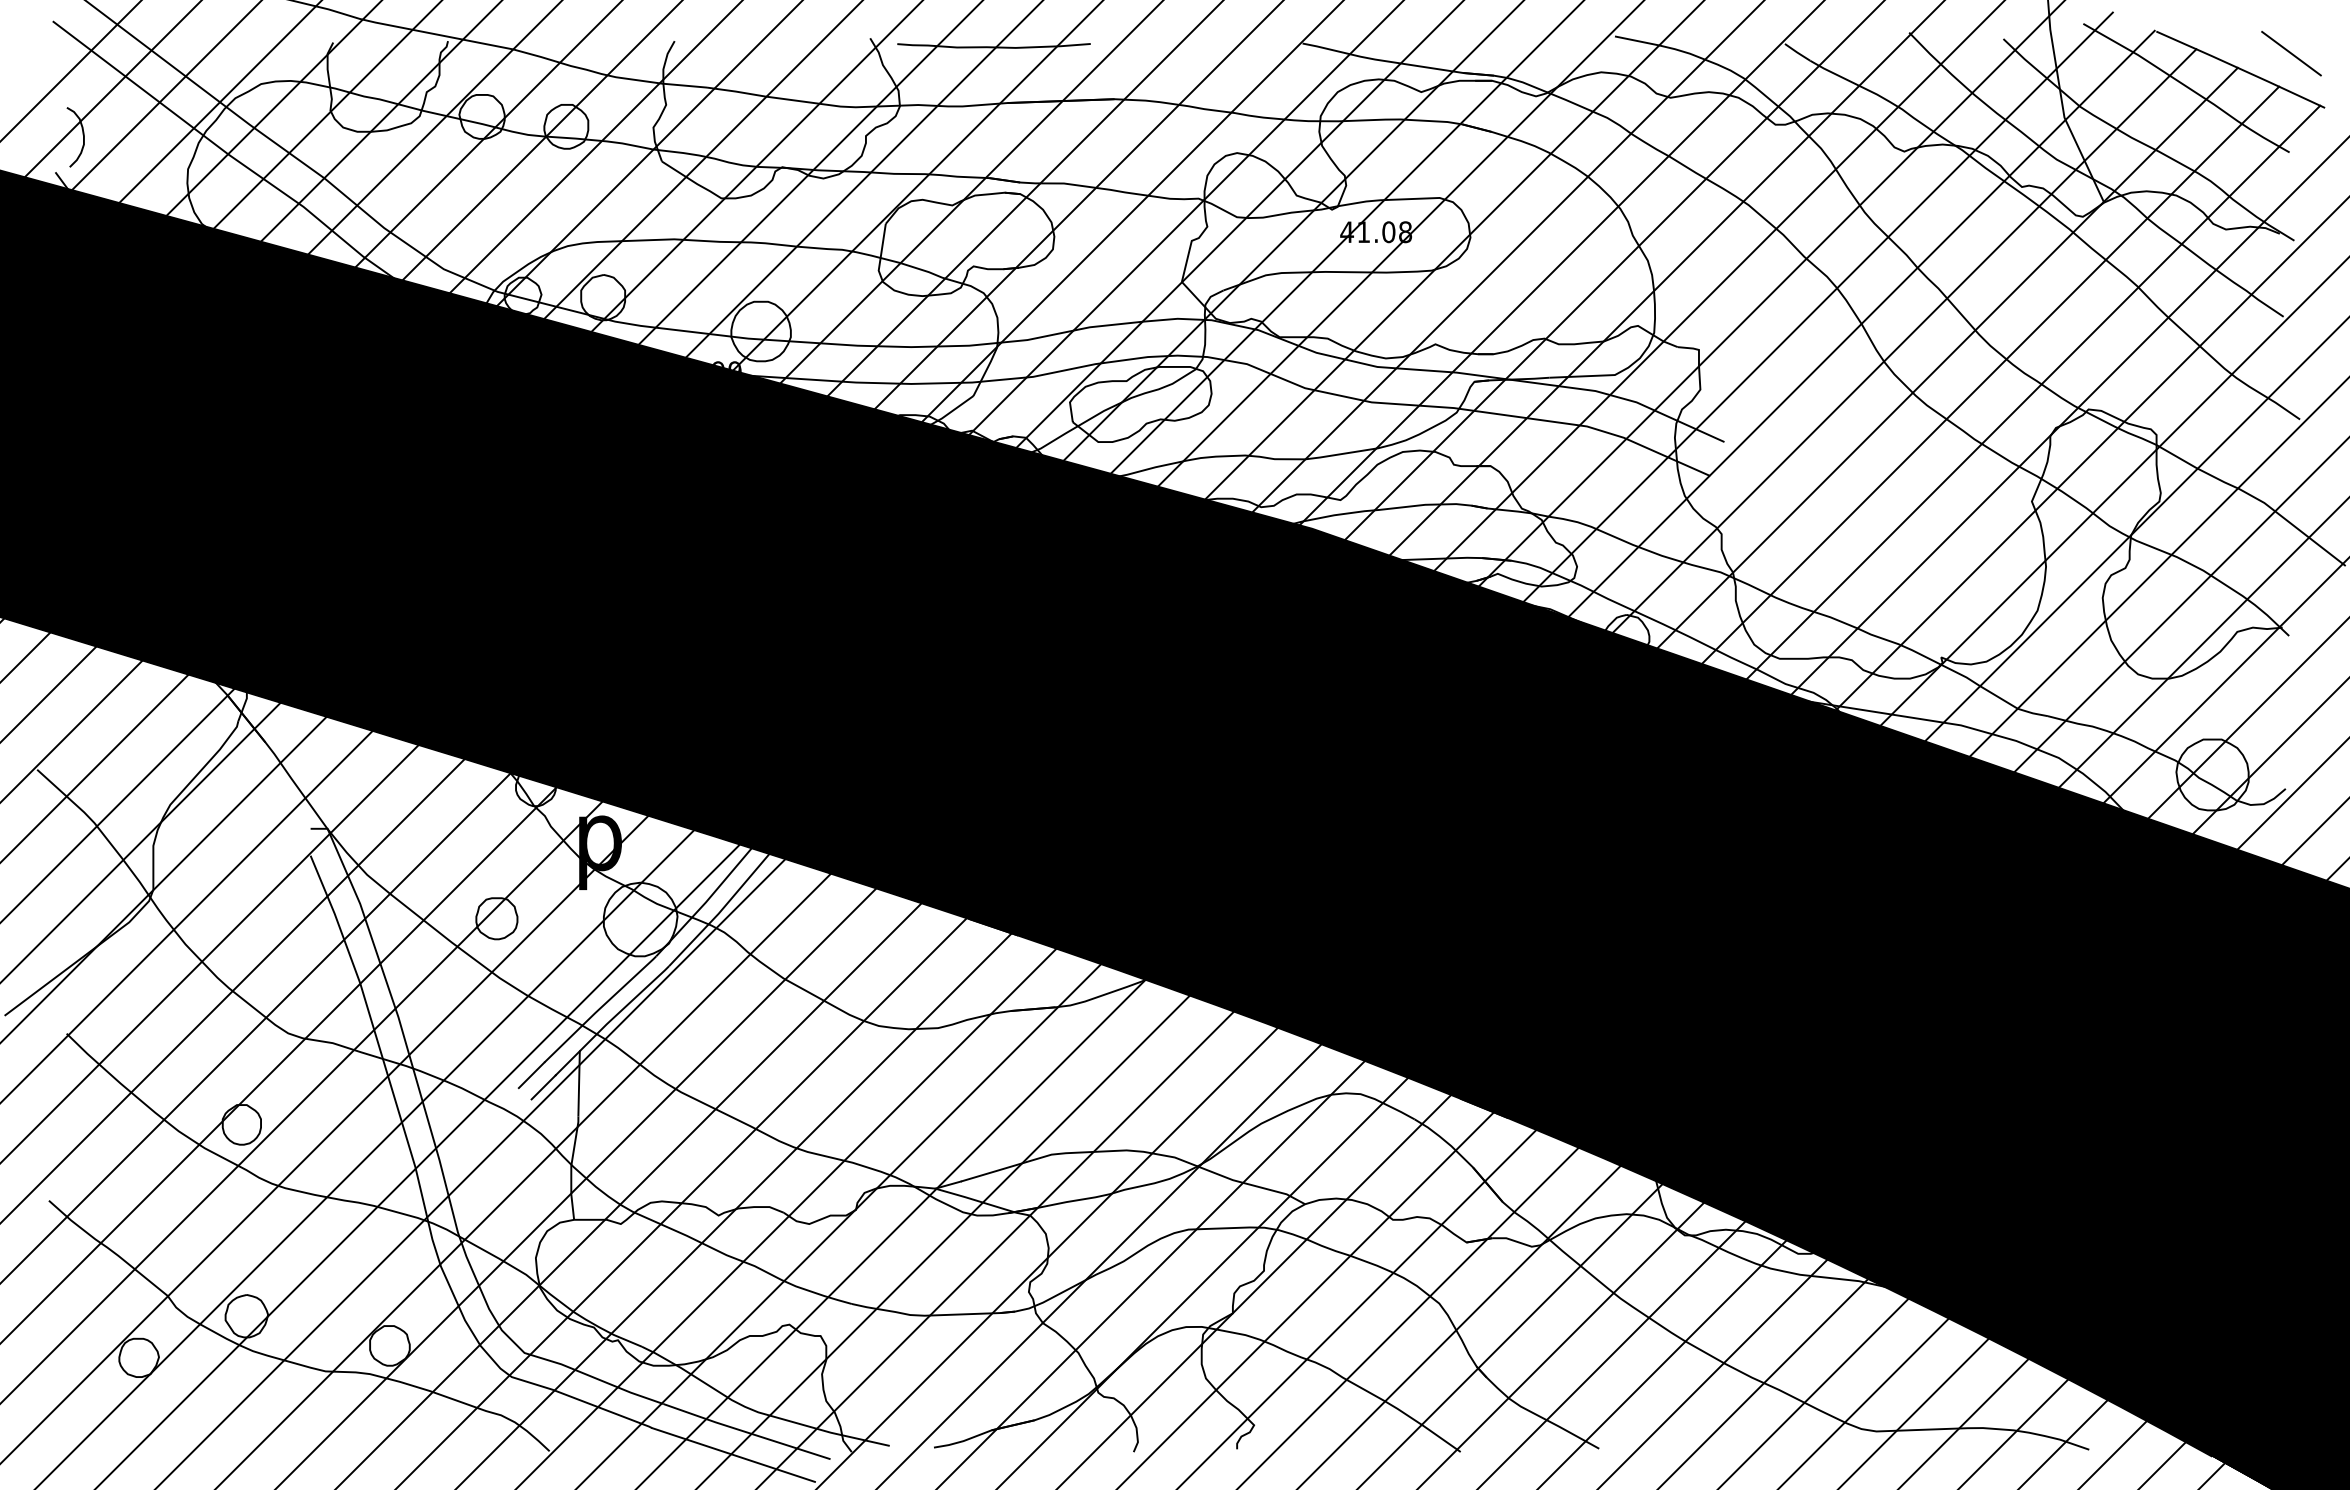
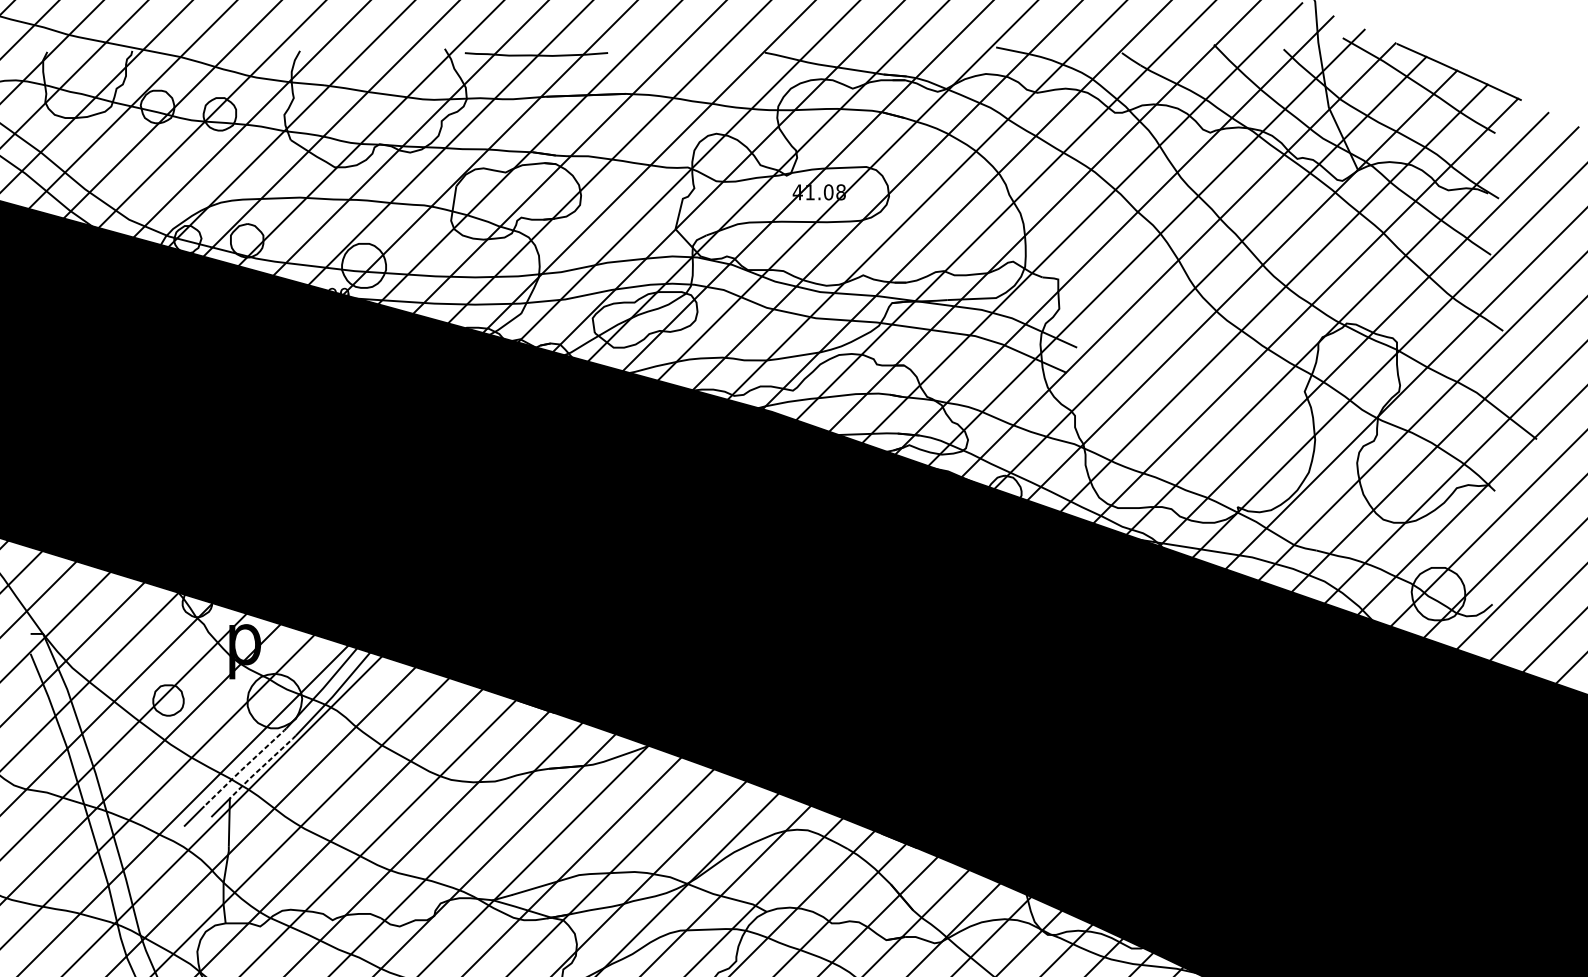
line: (2291, 53) -> (1496, 60), removed
line: (599, 1008) -> (244, 766), solid -> dashed
line: (624, 1008) -> (262, 766), solid -> dashed
line: (543, 1087) -> (203, 825), removed

